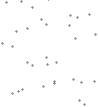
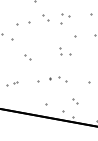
part: (73, 19) -> (65, 18), moved
part: (51, 60) -> (65, 51), moved
part: (76, 80) -> (62, 79), moved

